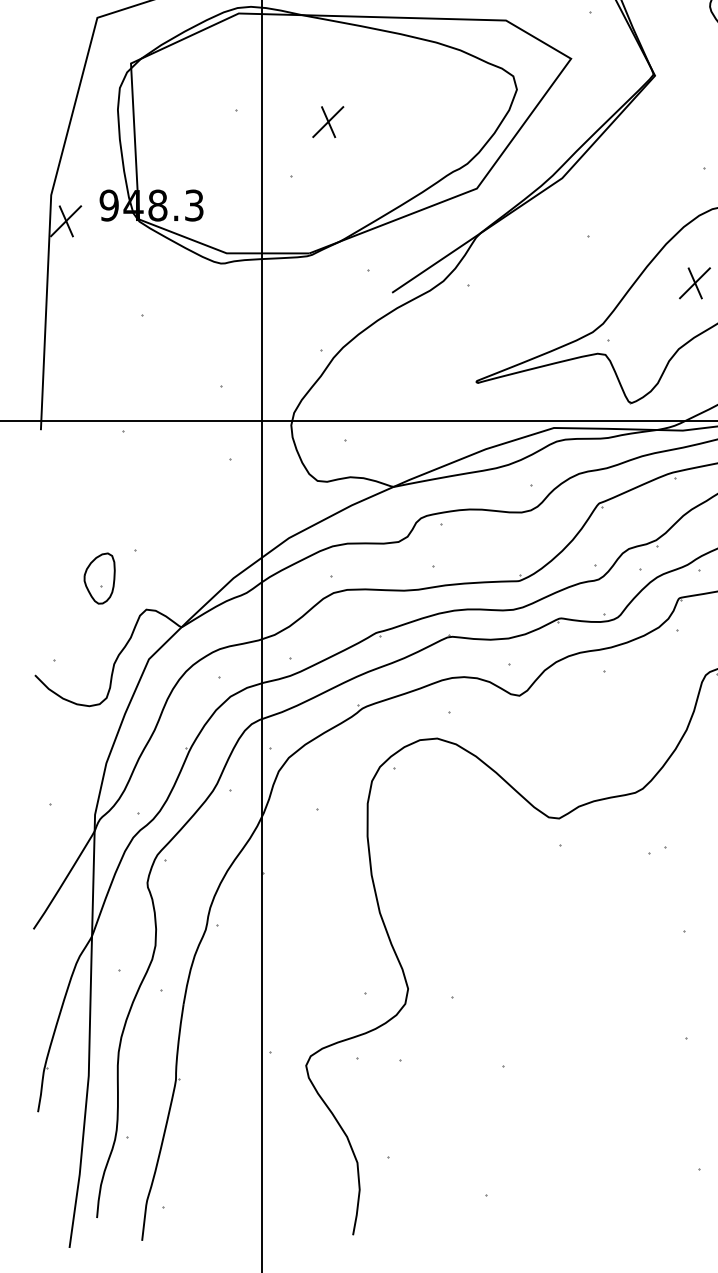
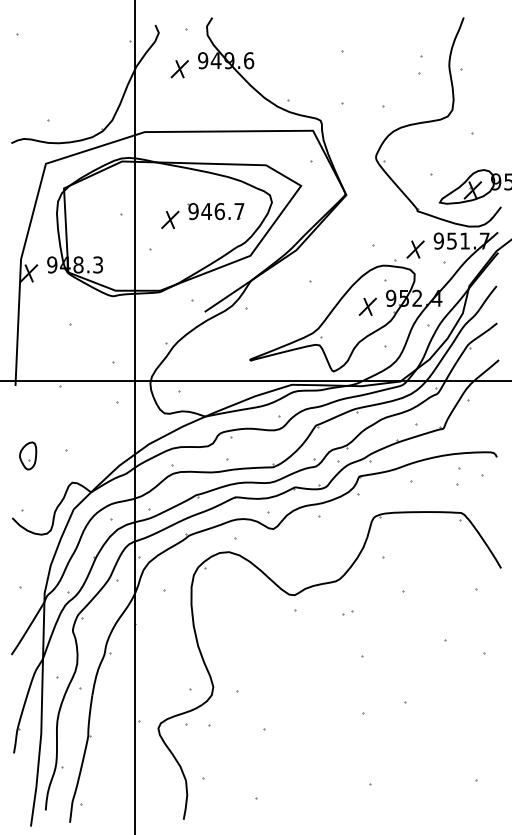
part: (412, 106) -> (215, 211), added
part: (100, 577) -> (28, 455), moved

